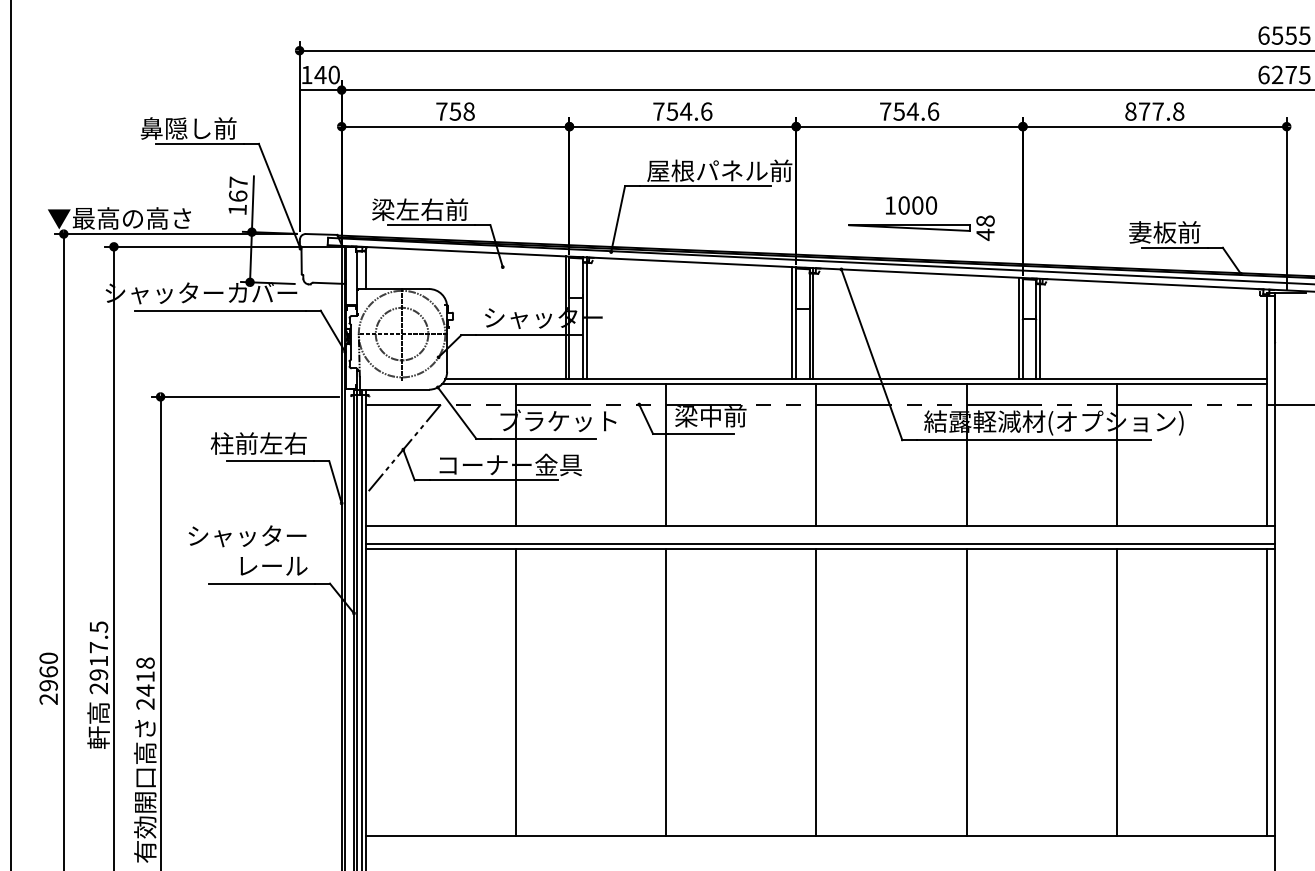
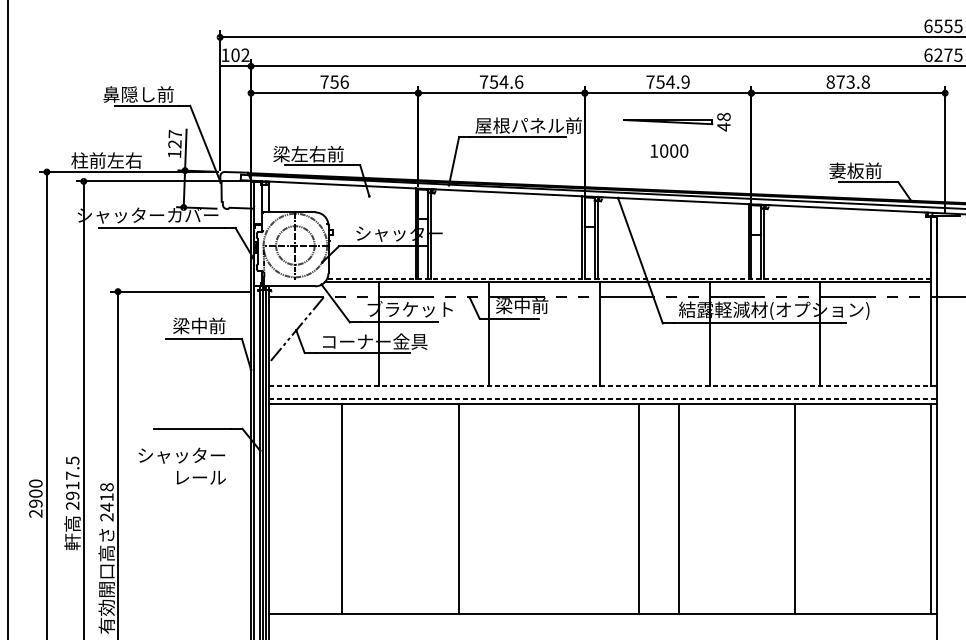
text: (326, 74) -> (239, 54), 140 -> 102
text: (468, 111) -> (344, 82), 758 -> 756
text: (933, 111) -> (685, 82), 754.6 -> 754.9
text: (1157, 111) -> (850, 82), 877.8 -> 873.8
text: (237, 196) -> (174, 144), 167 -> 127
text: (120, 218) -> (88, 160), ▼最高の高さ -> 柱前左右
part: (921, 227) -> (676, 121), moved
line: (856, 379) -> (629, 278), solid -> dashed
text: (258, 443) -> (189, 325), 柱前左右 -> 梁中前
line: (820, 525) -> (602, 386), solid -> dashed
line: (820, 543) -> (602, 399), solid -> dashed
text: (247, 550) -> (181, 466), moved
text: (48, 671) -> (35, 493), 2960 -> 2900
line: (515, 692) -> (341, 508), moved
line: (666, 692) -> (459, 508), moved
line: (816, 692) -> (639, 508), moved
line: (966, 692) -> (678, 508), moved
line: (1116, 692) -> (795, 508), moved

